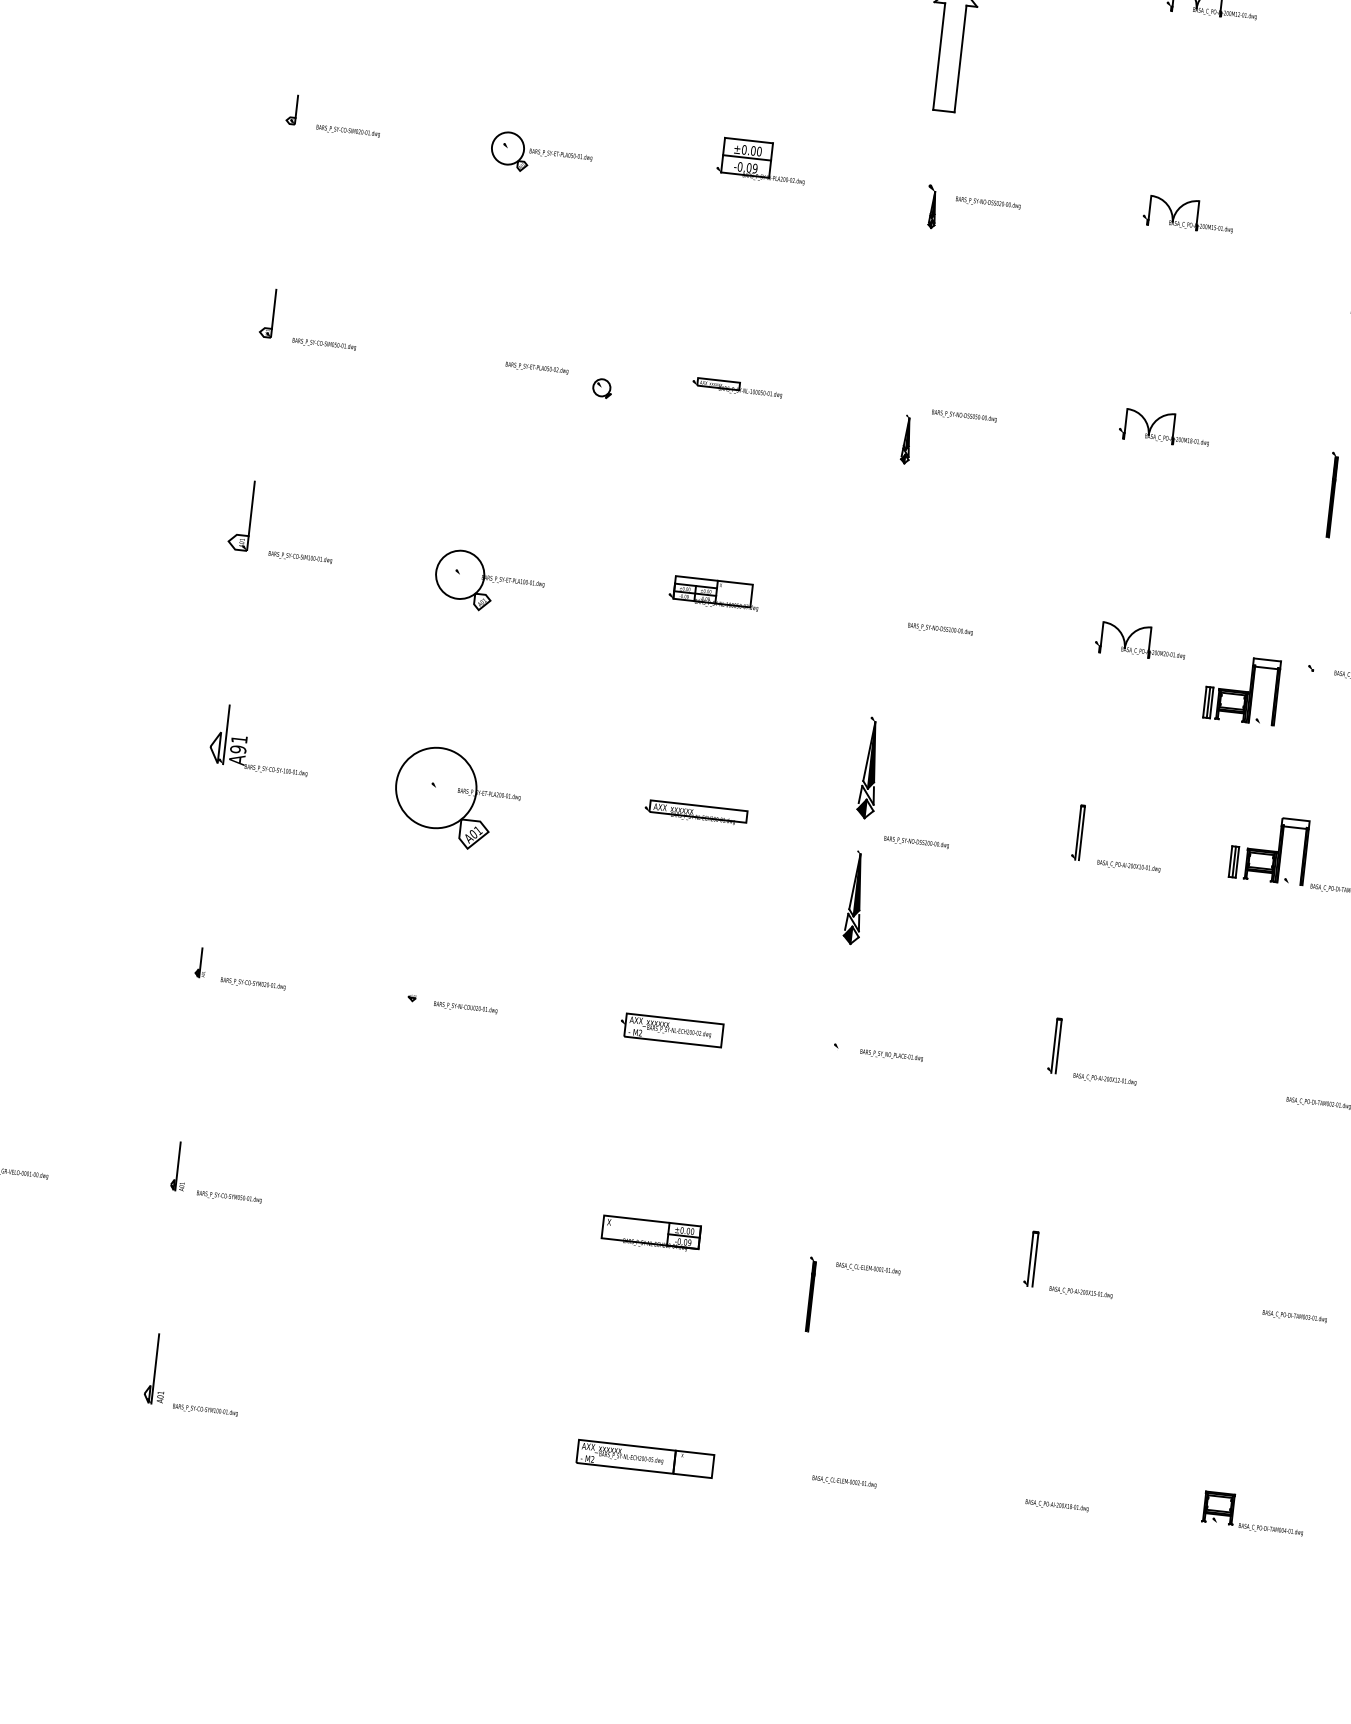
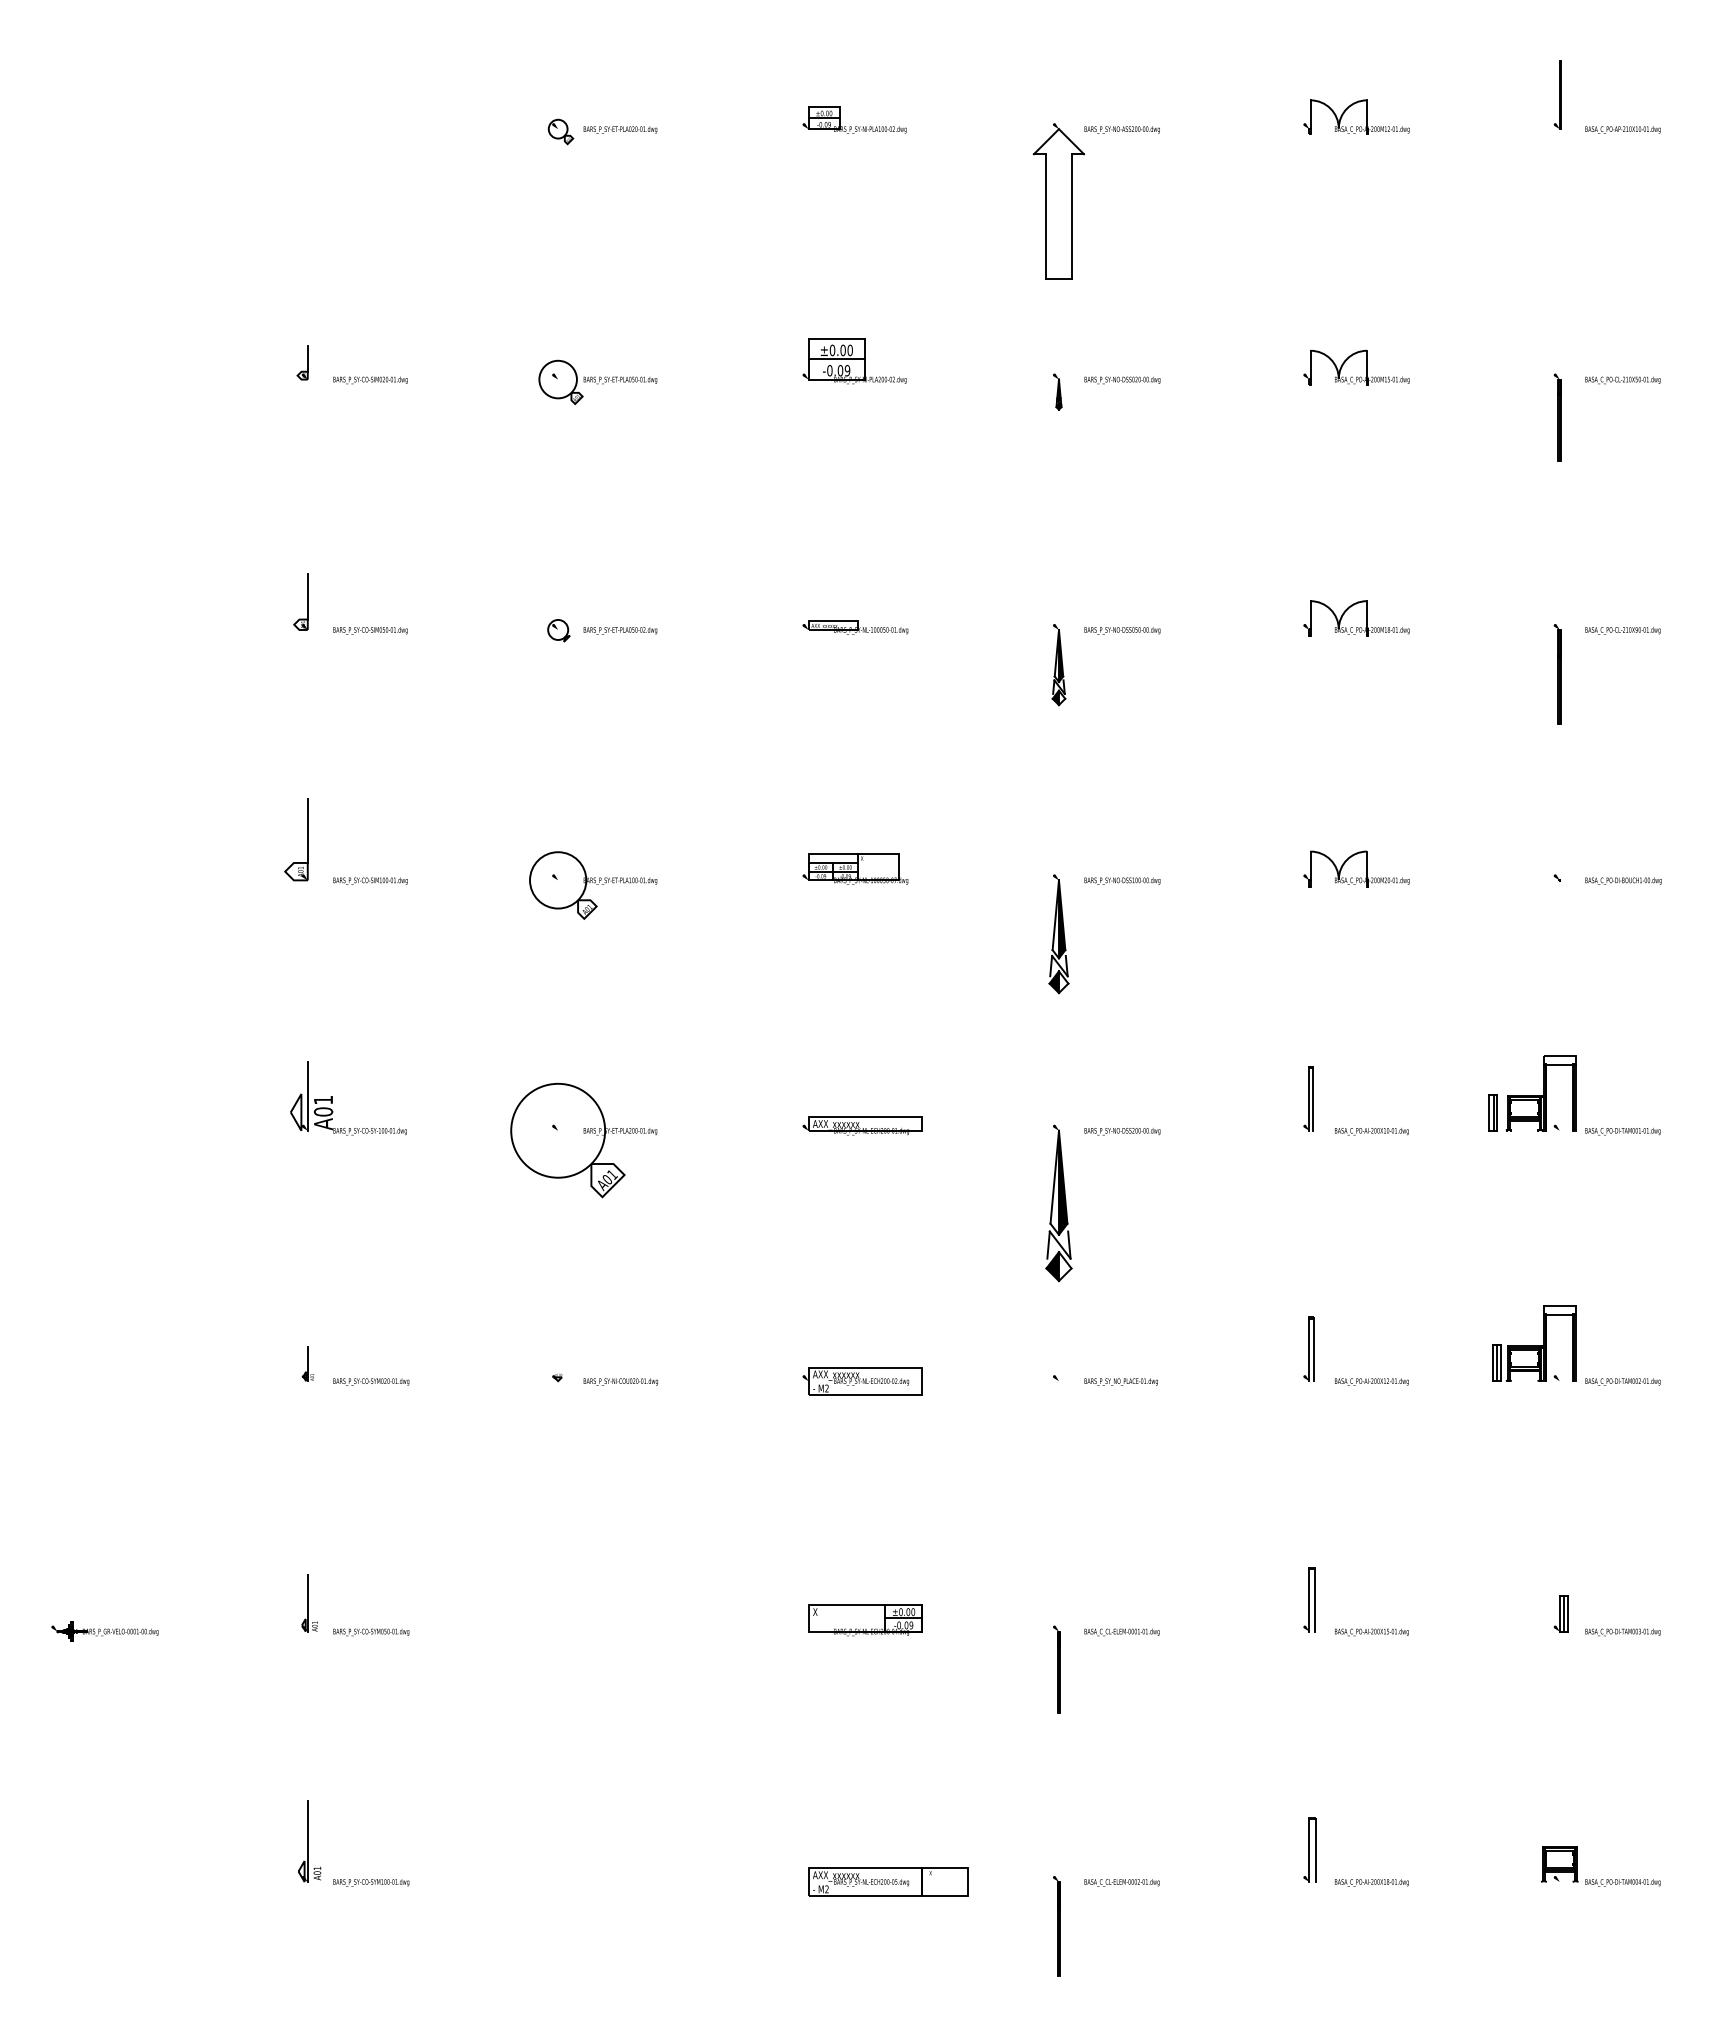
part: (931, 206) -> (1057, 391), size x0.71
part: (602, 388) -> (558, 630), moved
part: (906, 439) -> (1058, 665), size x1.43
part: (1242, 689) -> (1534, 1343), moved
text: (238, 749) -> (323, 1111), A91 -> A01
part: (869, 768) -> (1058, 934), moved
part: (855, 897) -> (1058, 1203), size x1.43
part: (1243, 1294) -> (1560, 1613), added
part: (1007, 1471) -> (1309, 1849), added
part: (784, 1512) -> (1056, 1926), added

